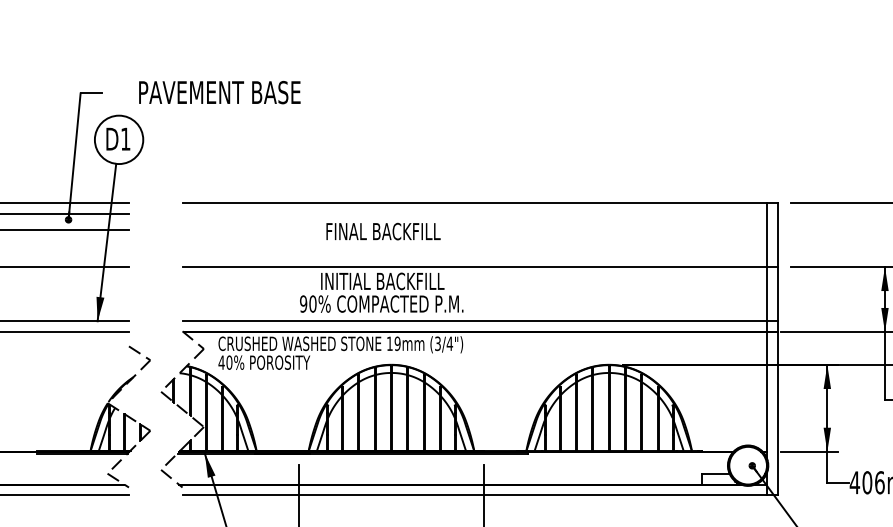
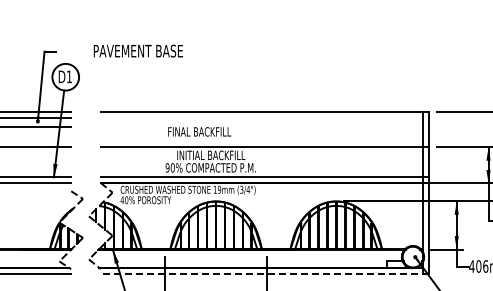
text: (218, 91) -> (137, 50), moved
text: (383, 230) -> (199, 131), moved
line: (479, 495) -> (264, 273), solid -> dashed

